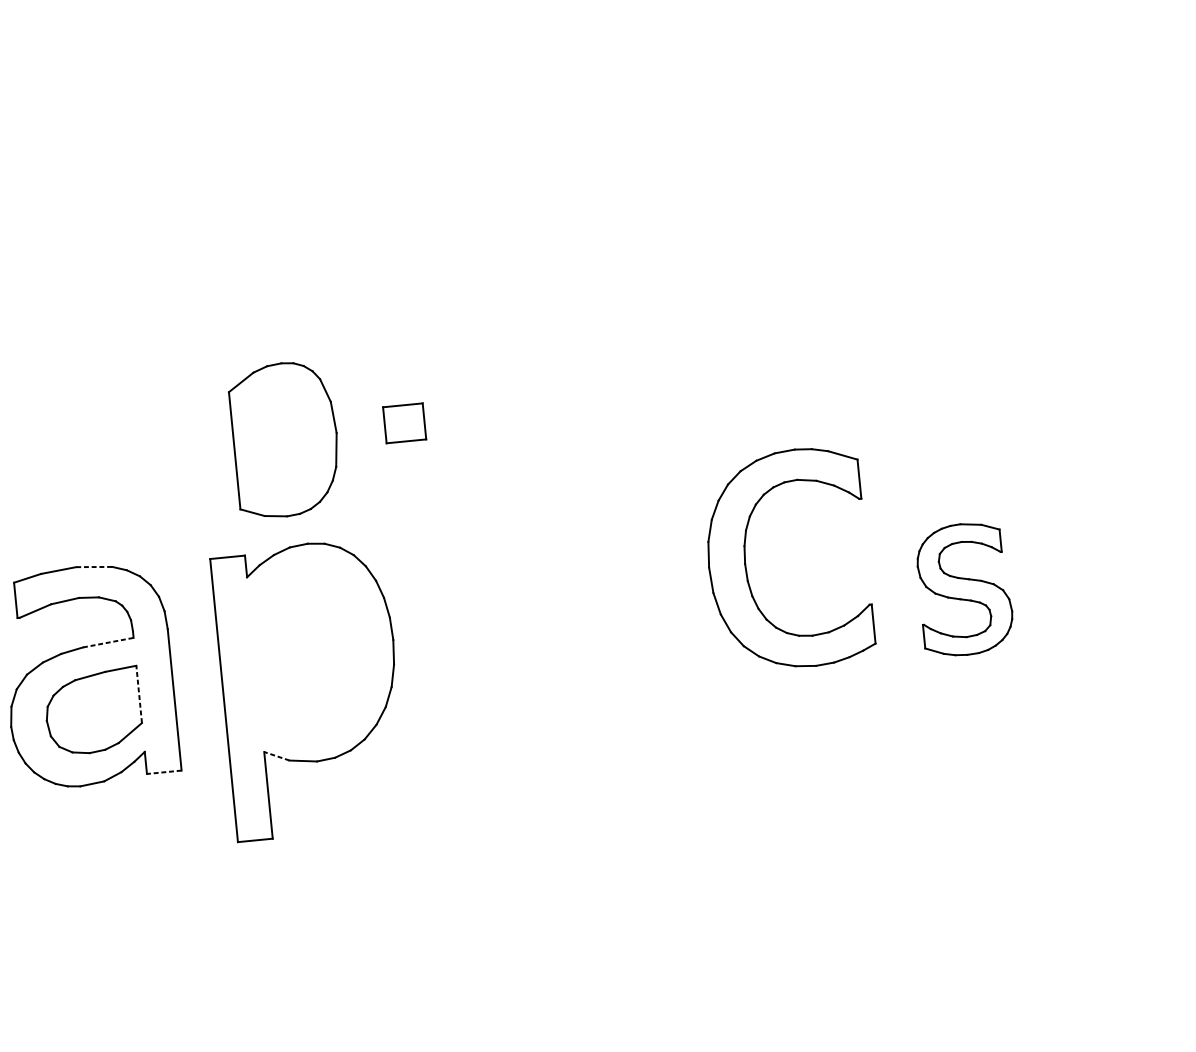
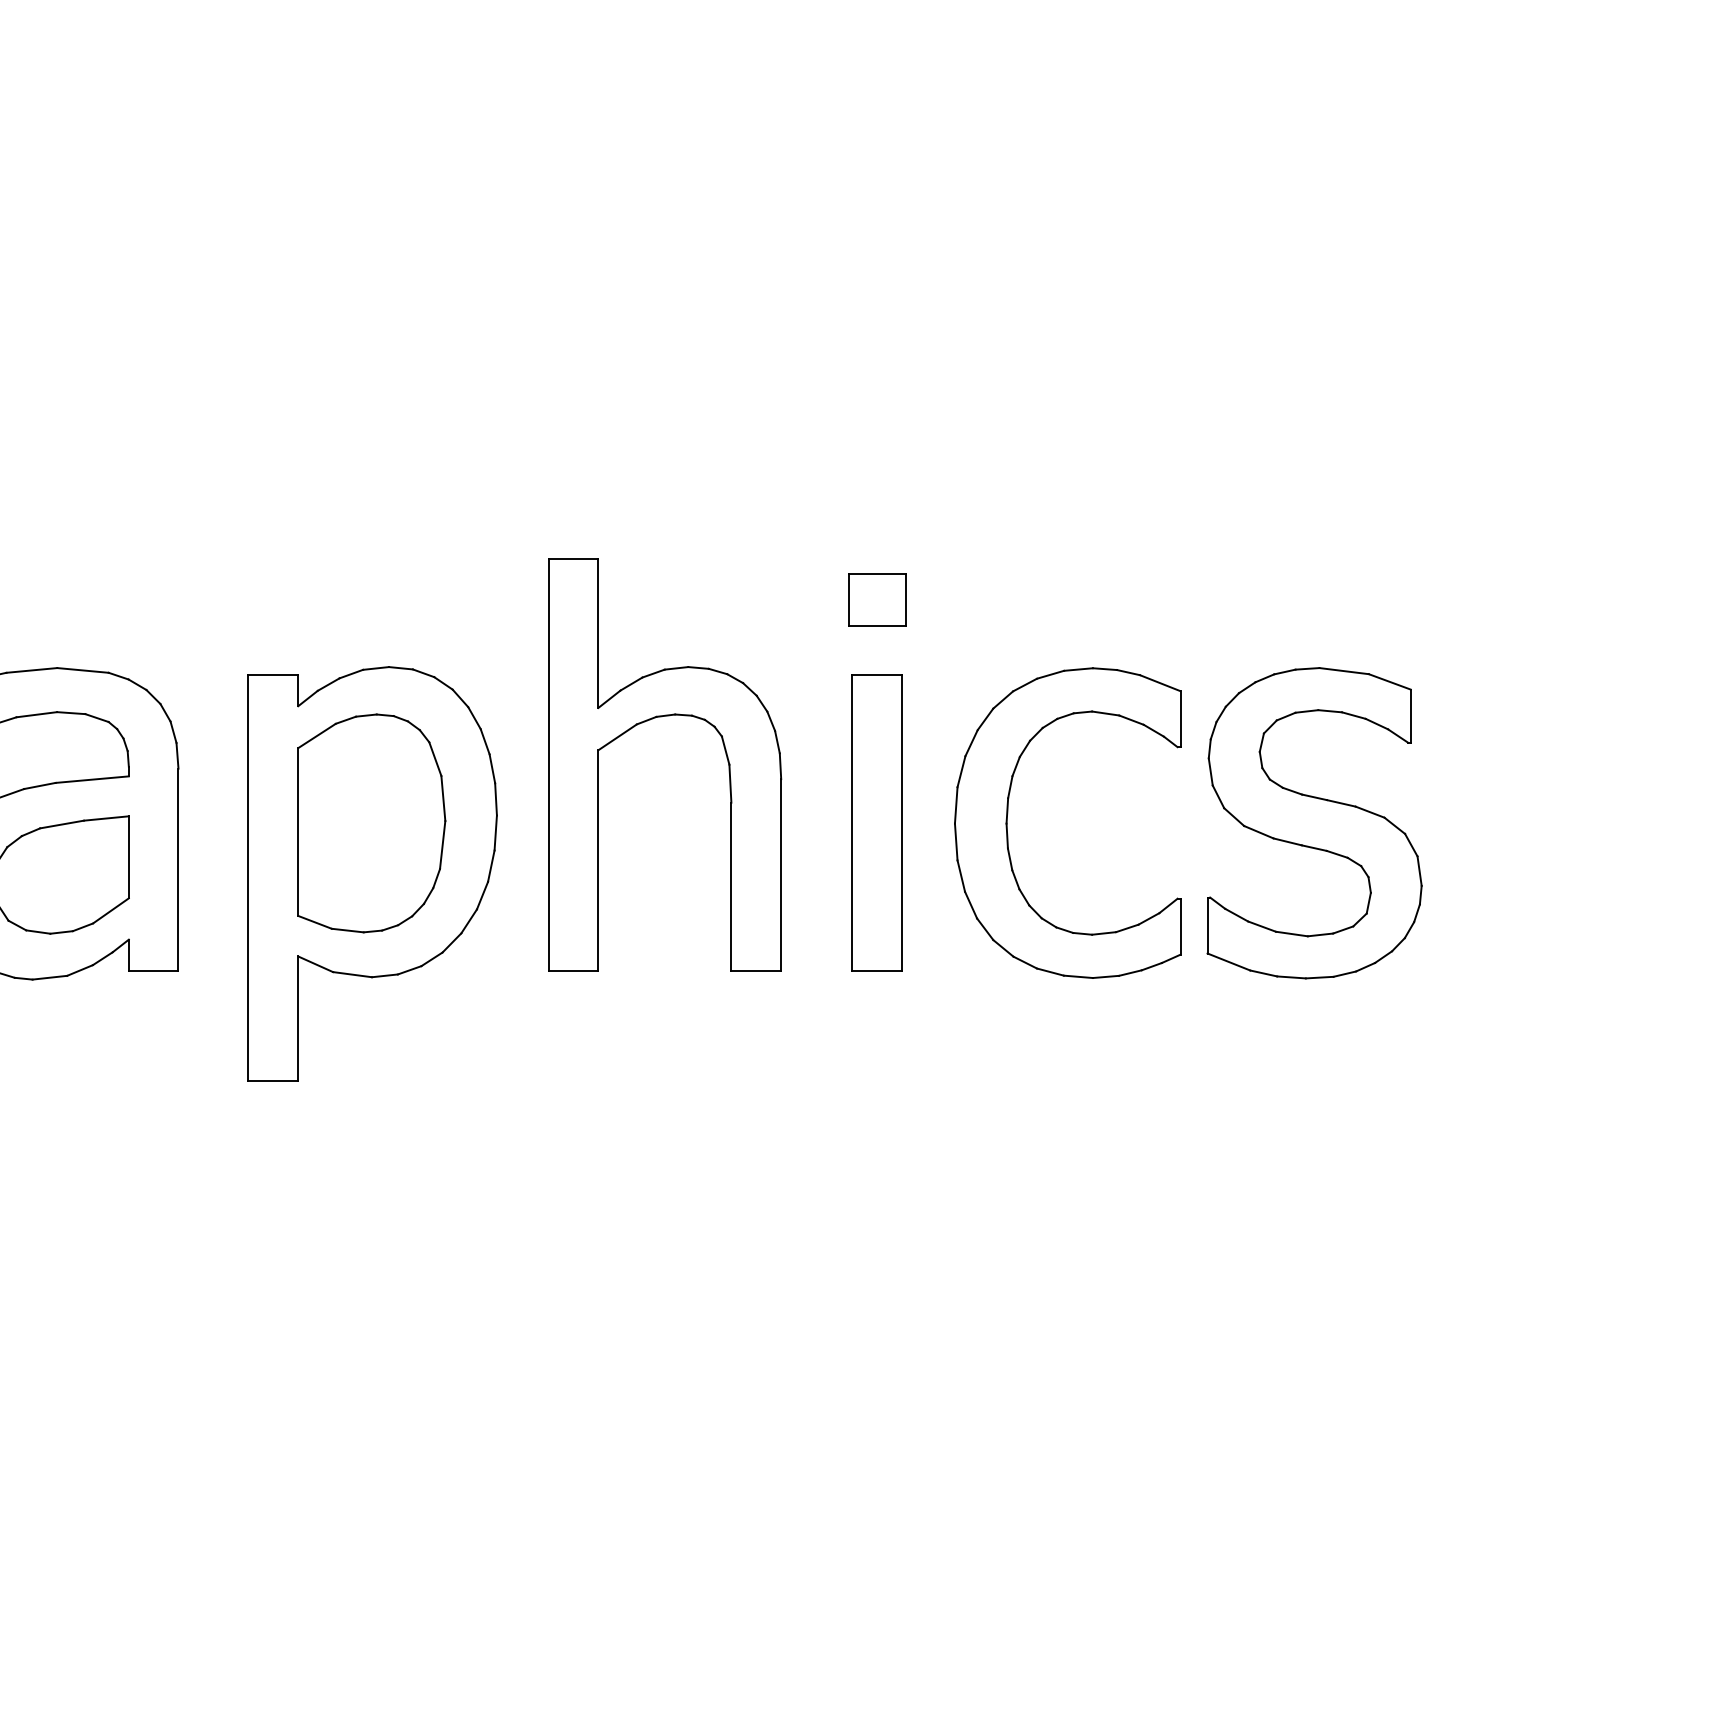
part: (404, 423) -> (877, 599), moved
part: (285, 439) -> (371, 823), moved
part: (745, 556) -> (1008, 813), moved
part: (494, 563) -> (650, 720), added
line: (94, 567) -> (83, 670), dashed -> solid
part: (964, 589) -> (1314, 823), size x1.67
part: (658, 618) -> (876, 822), added
line: (108, 642) -> (92, 779), dashed -> solid
line: (138, 693) -> (128, 856), dashed -> solid
line: (276, 756) -> (315, 964), dashed -> solid
line: (164, 772) -> (153, 971), dashed -> solid

